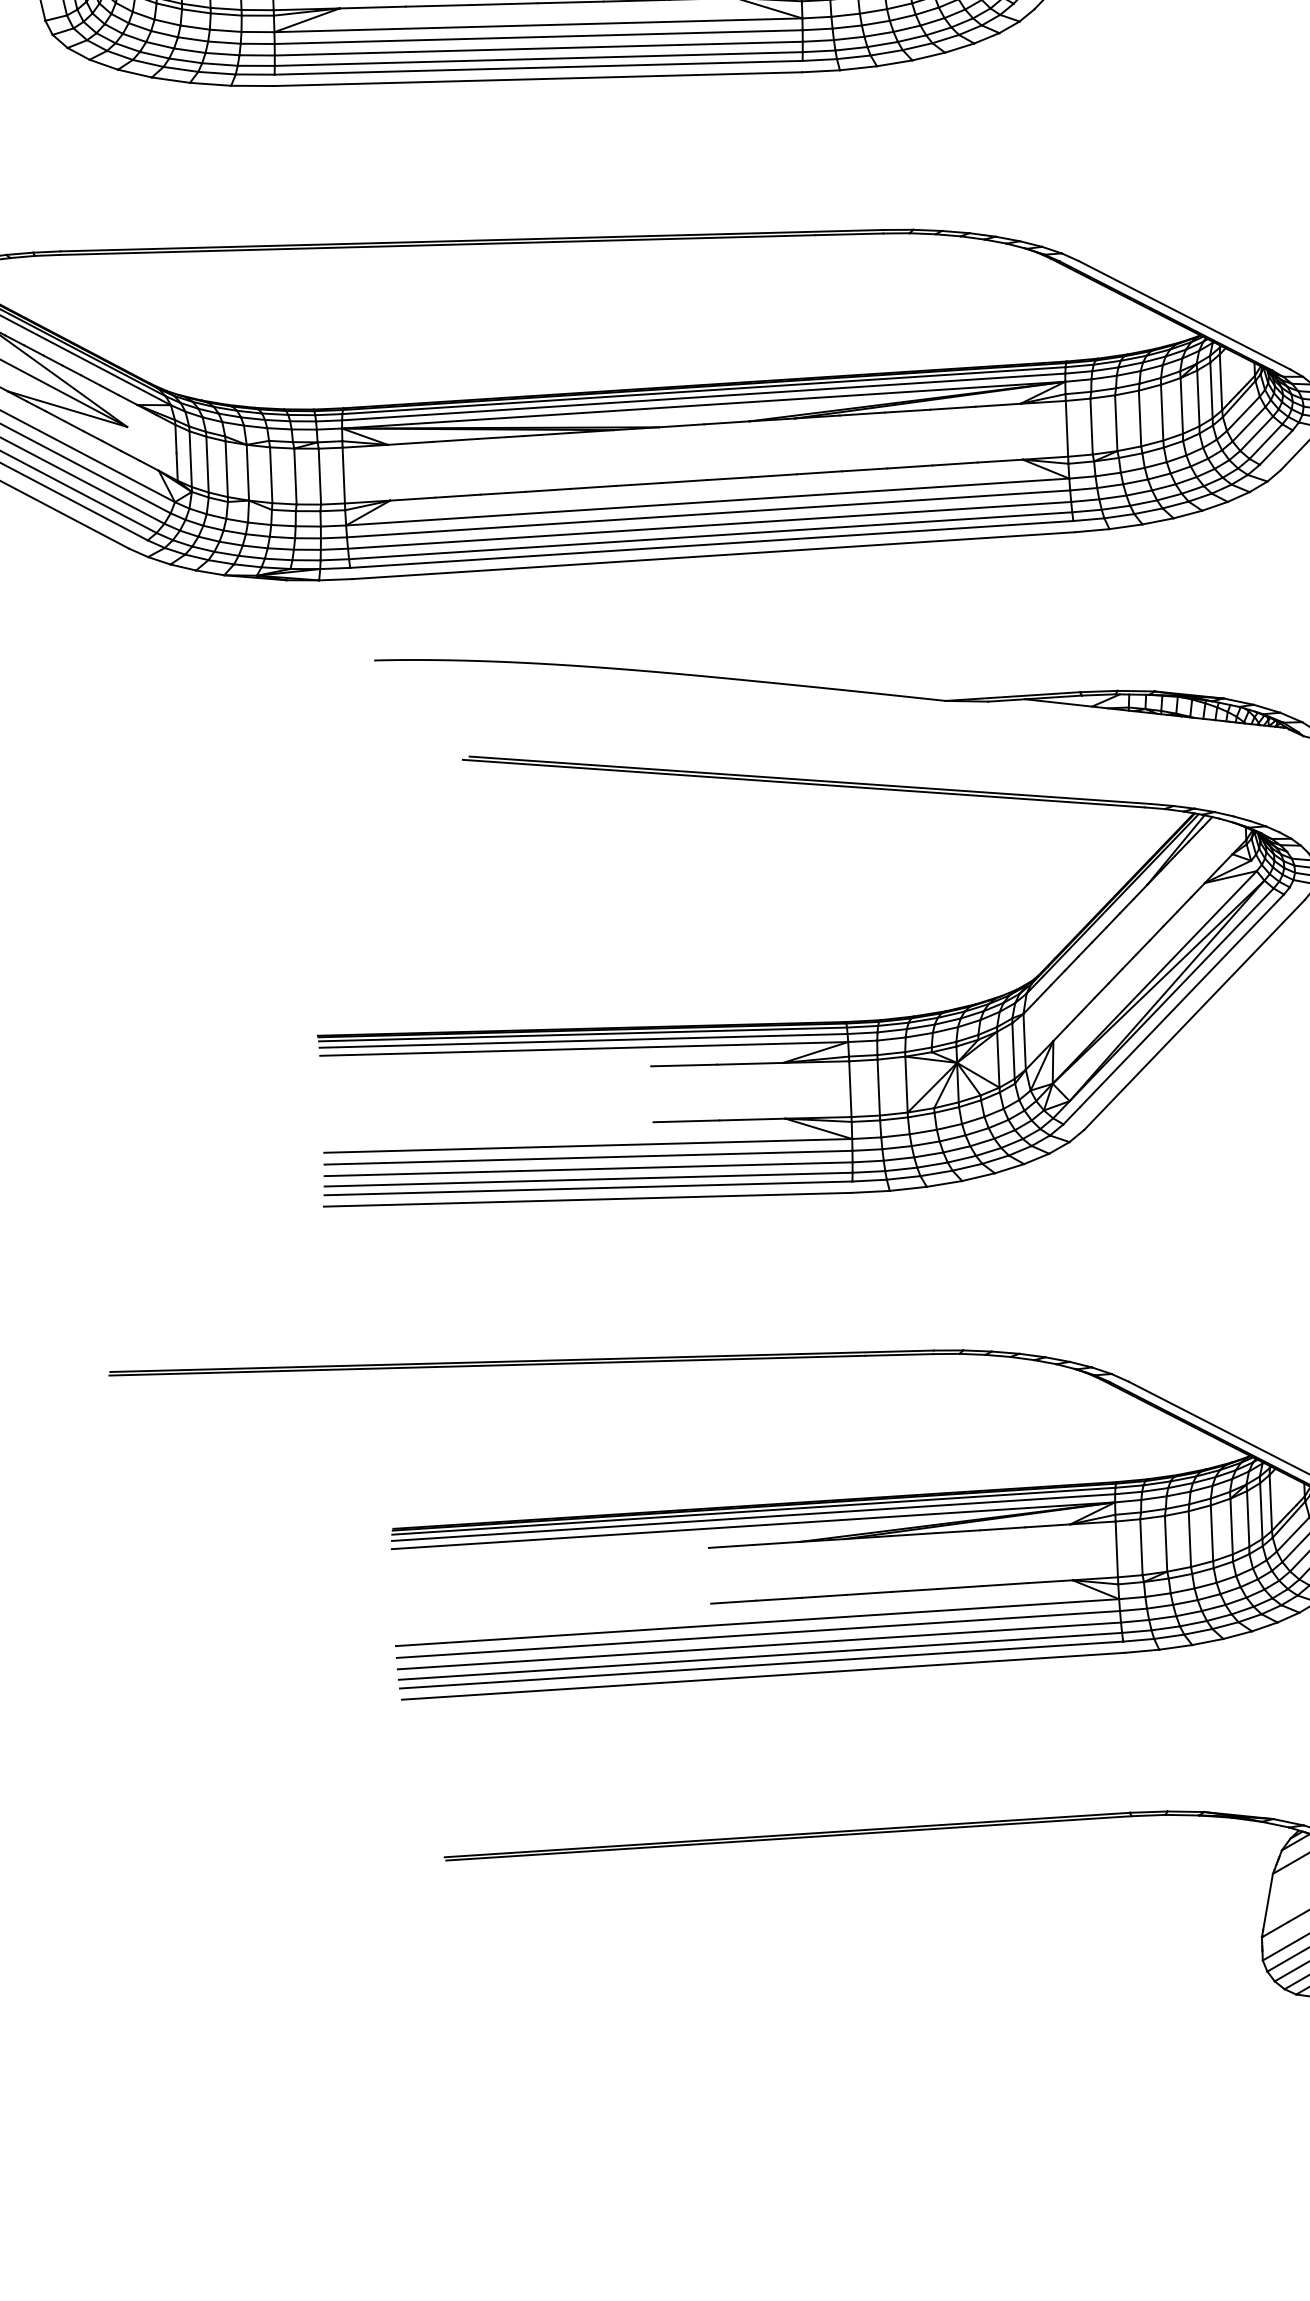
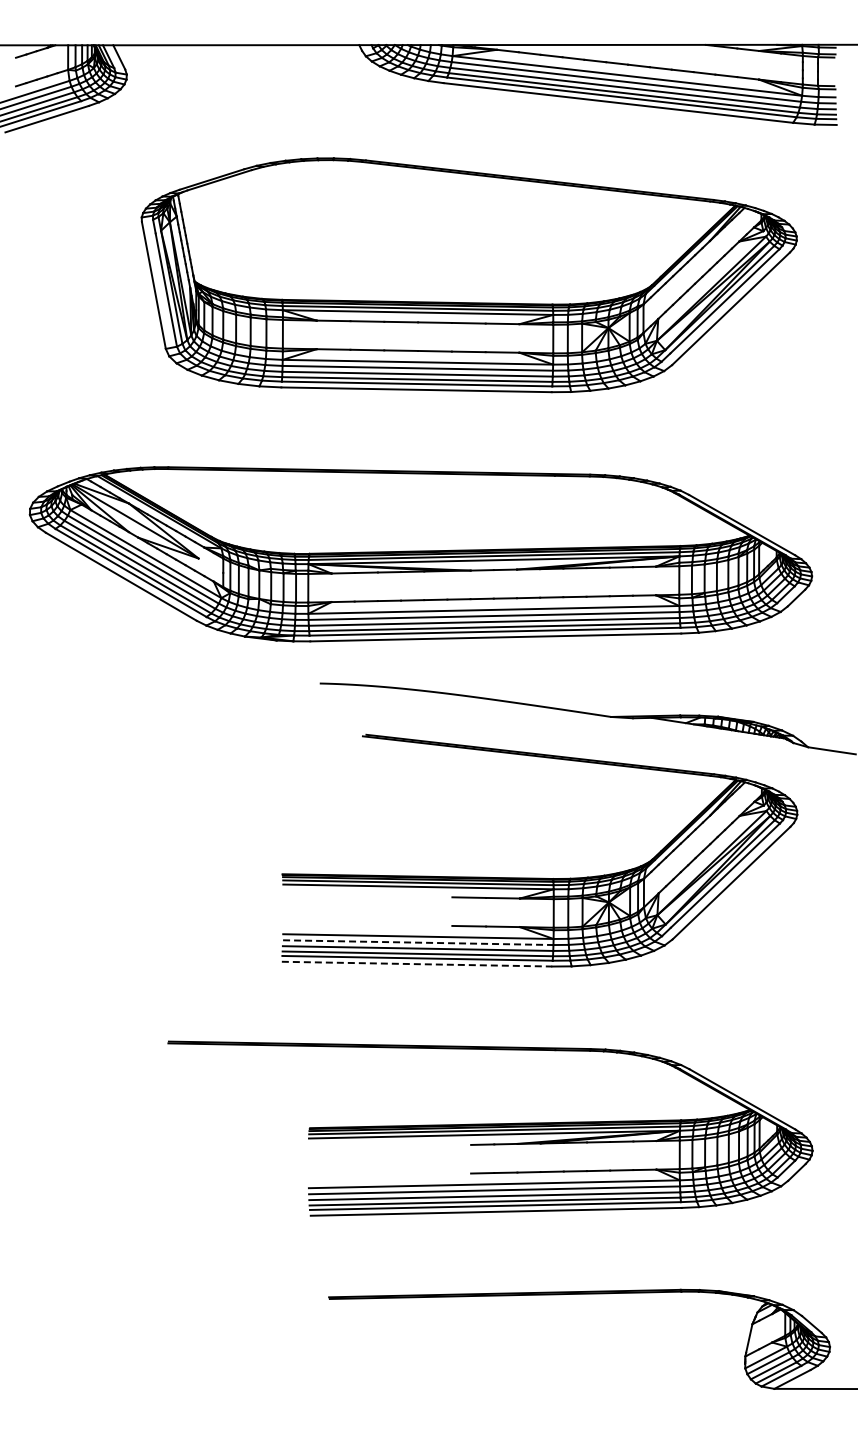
line: (588, 1157) -> (418, 942), solid -> dashed
line: (588, 1200) -> (417, 964), solid -> dashed

